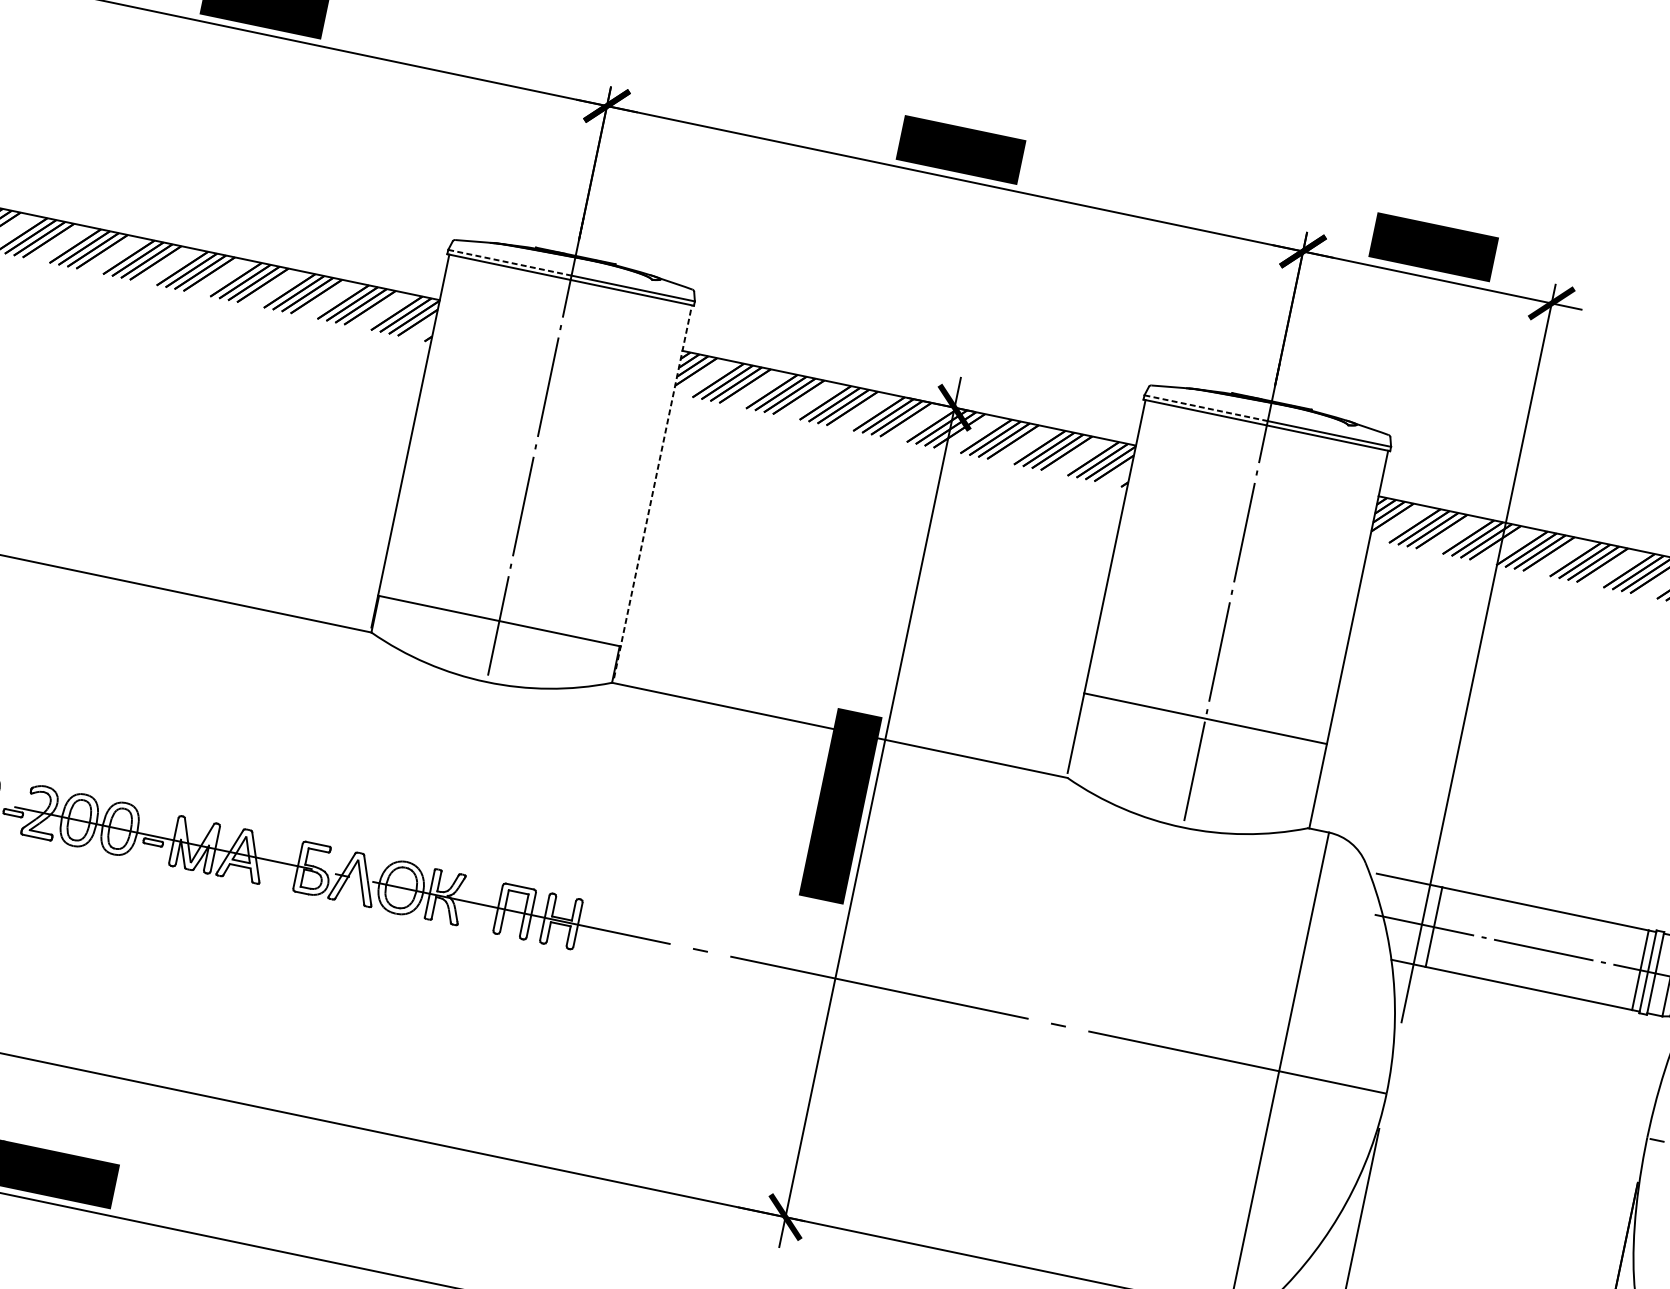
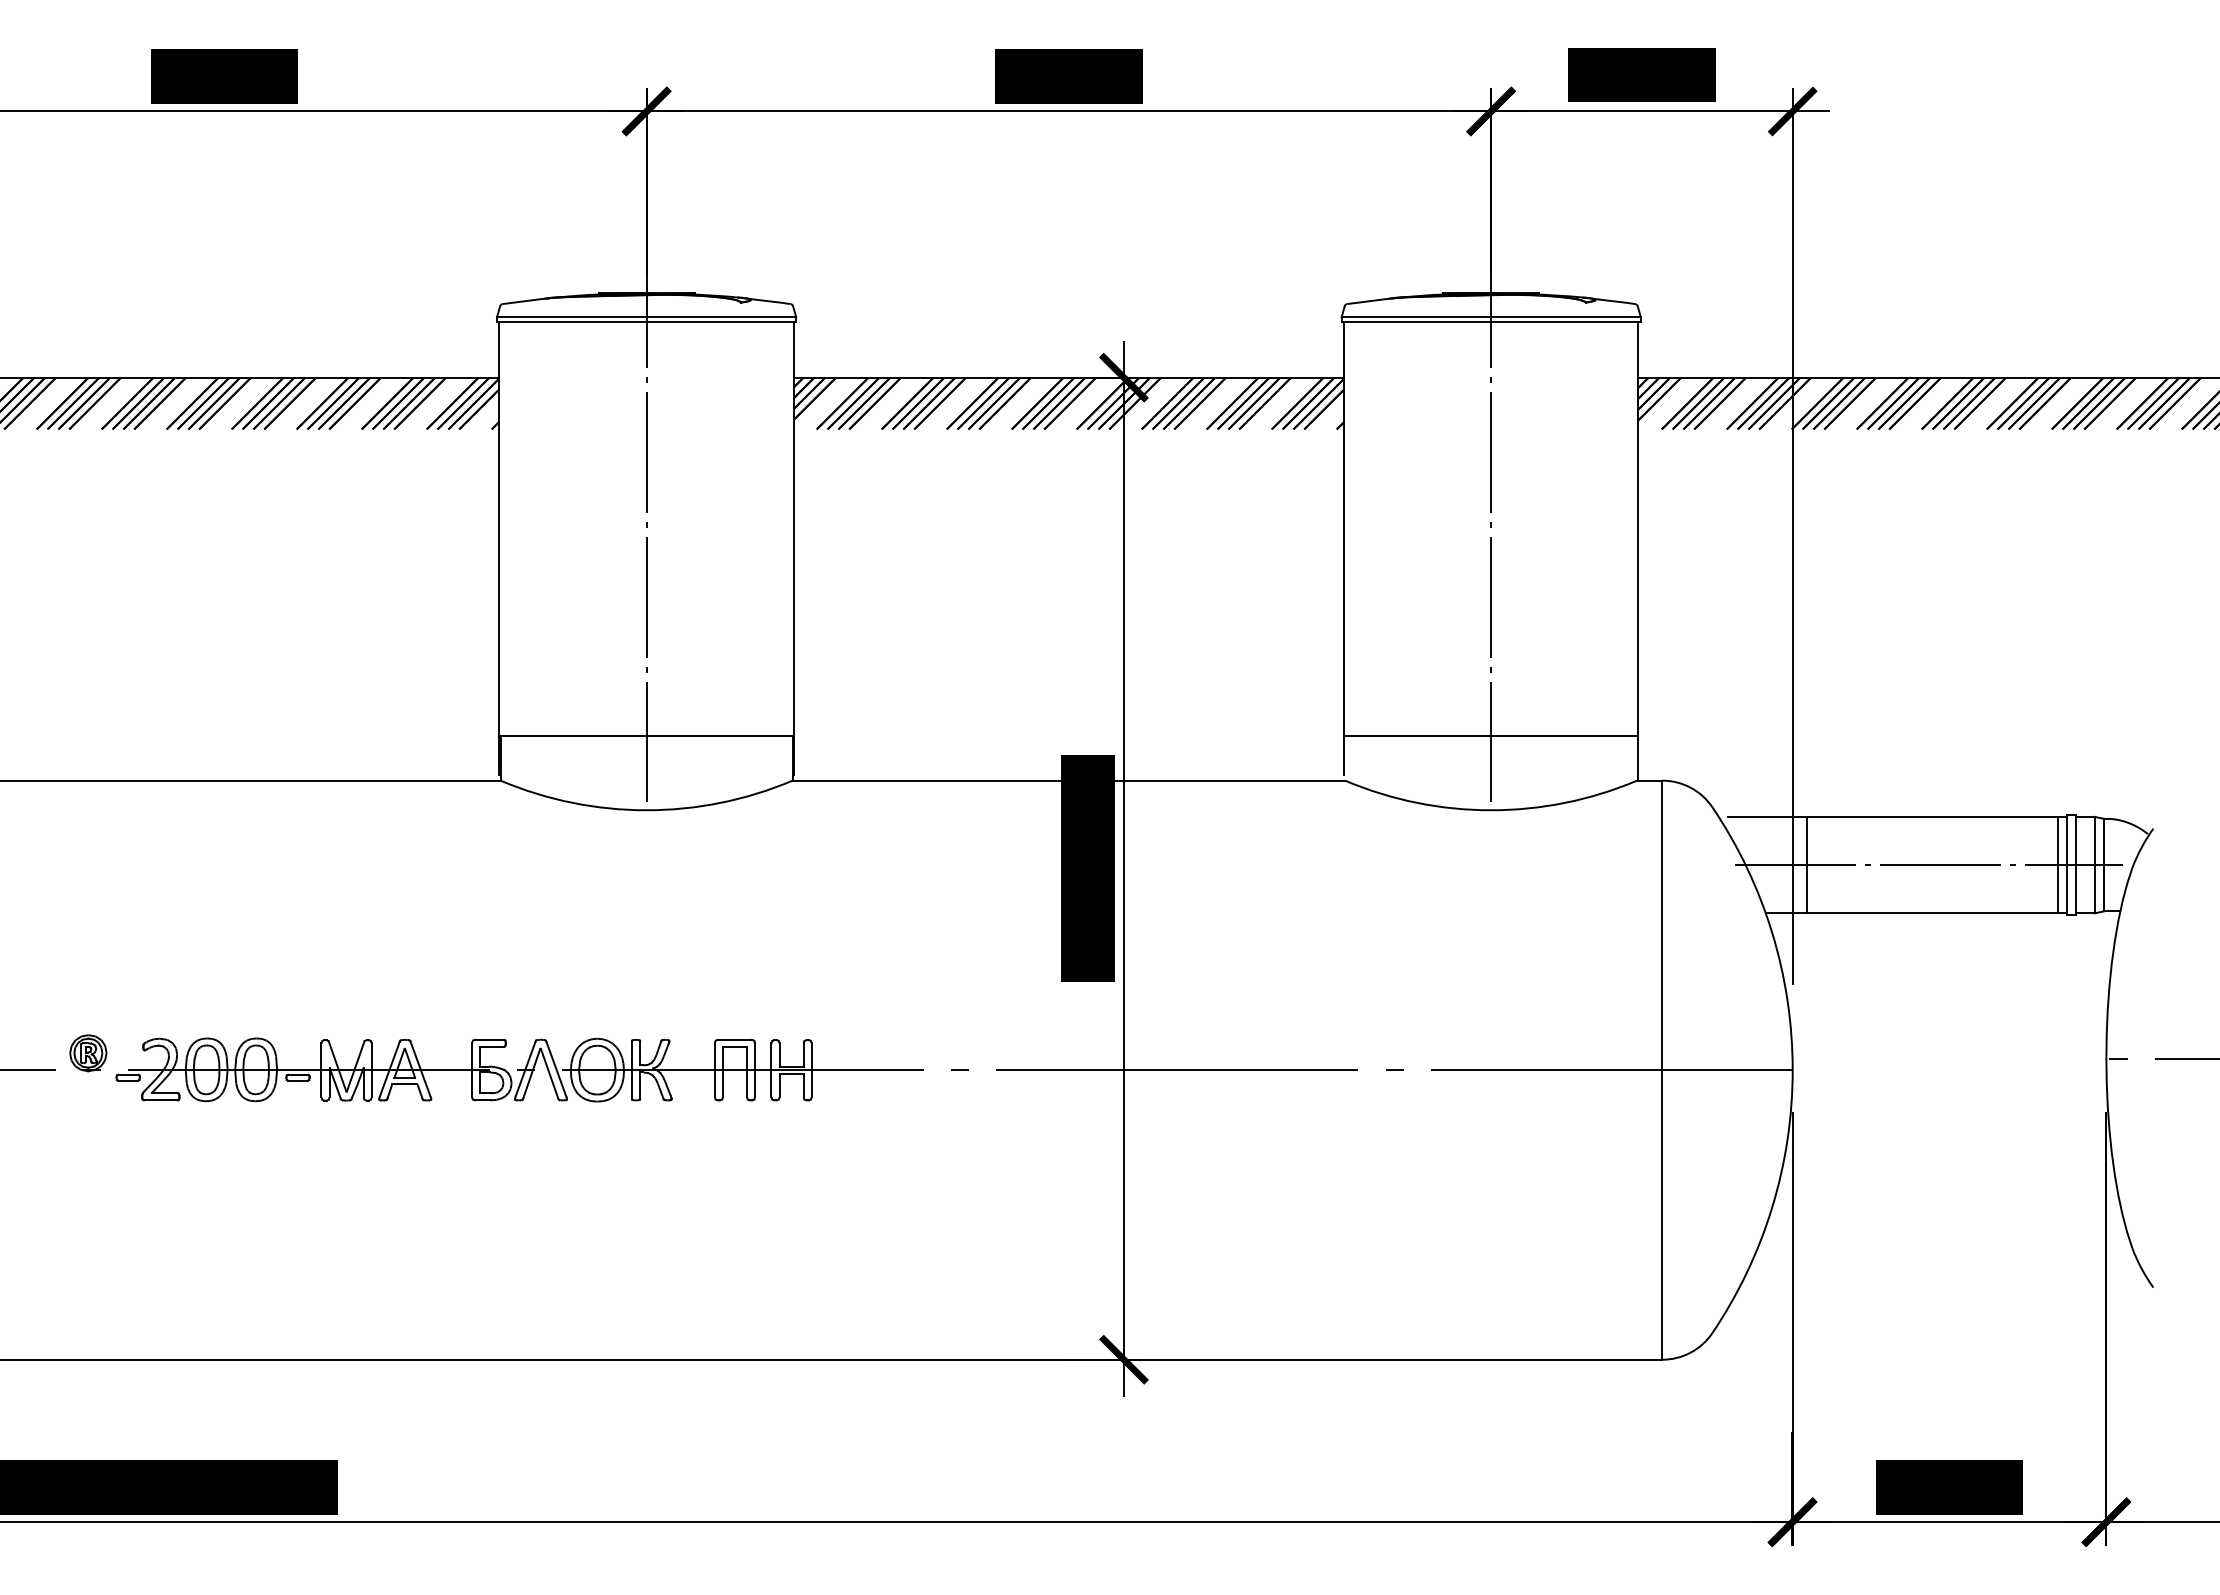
line: (509, 262) -> (571, 317), dashed -> solid
line: (1206, 408) -> (1416, 317), dashed -> solid
line: (652, 491) -> (793, 548), dashed -> solid
line: (1204, 718) -> (1490, 736), moved

